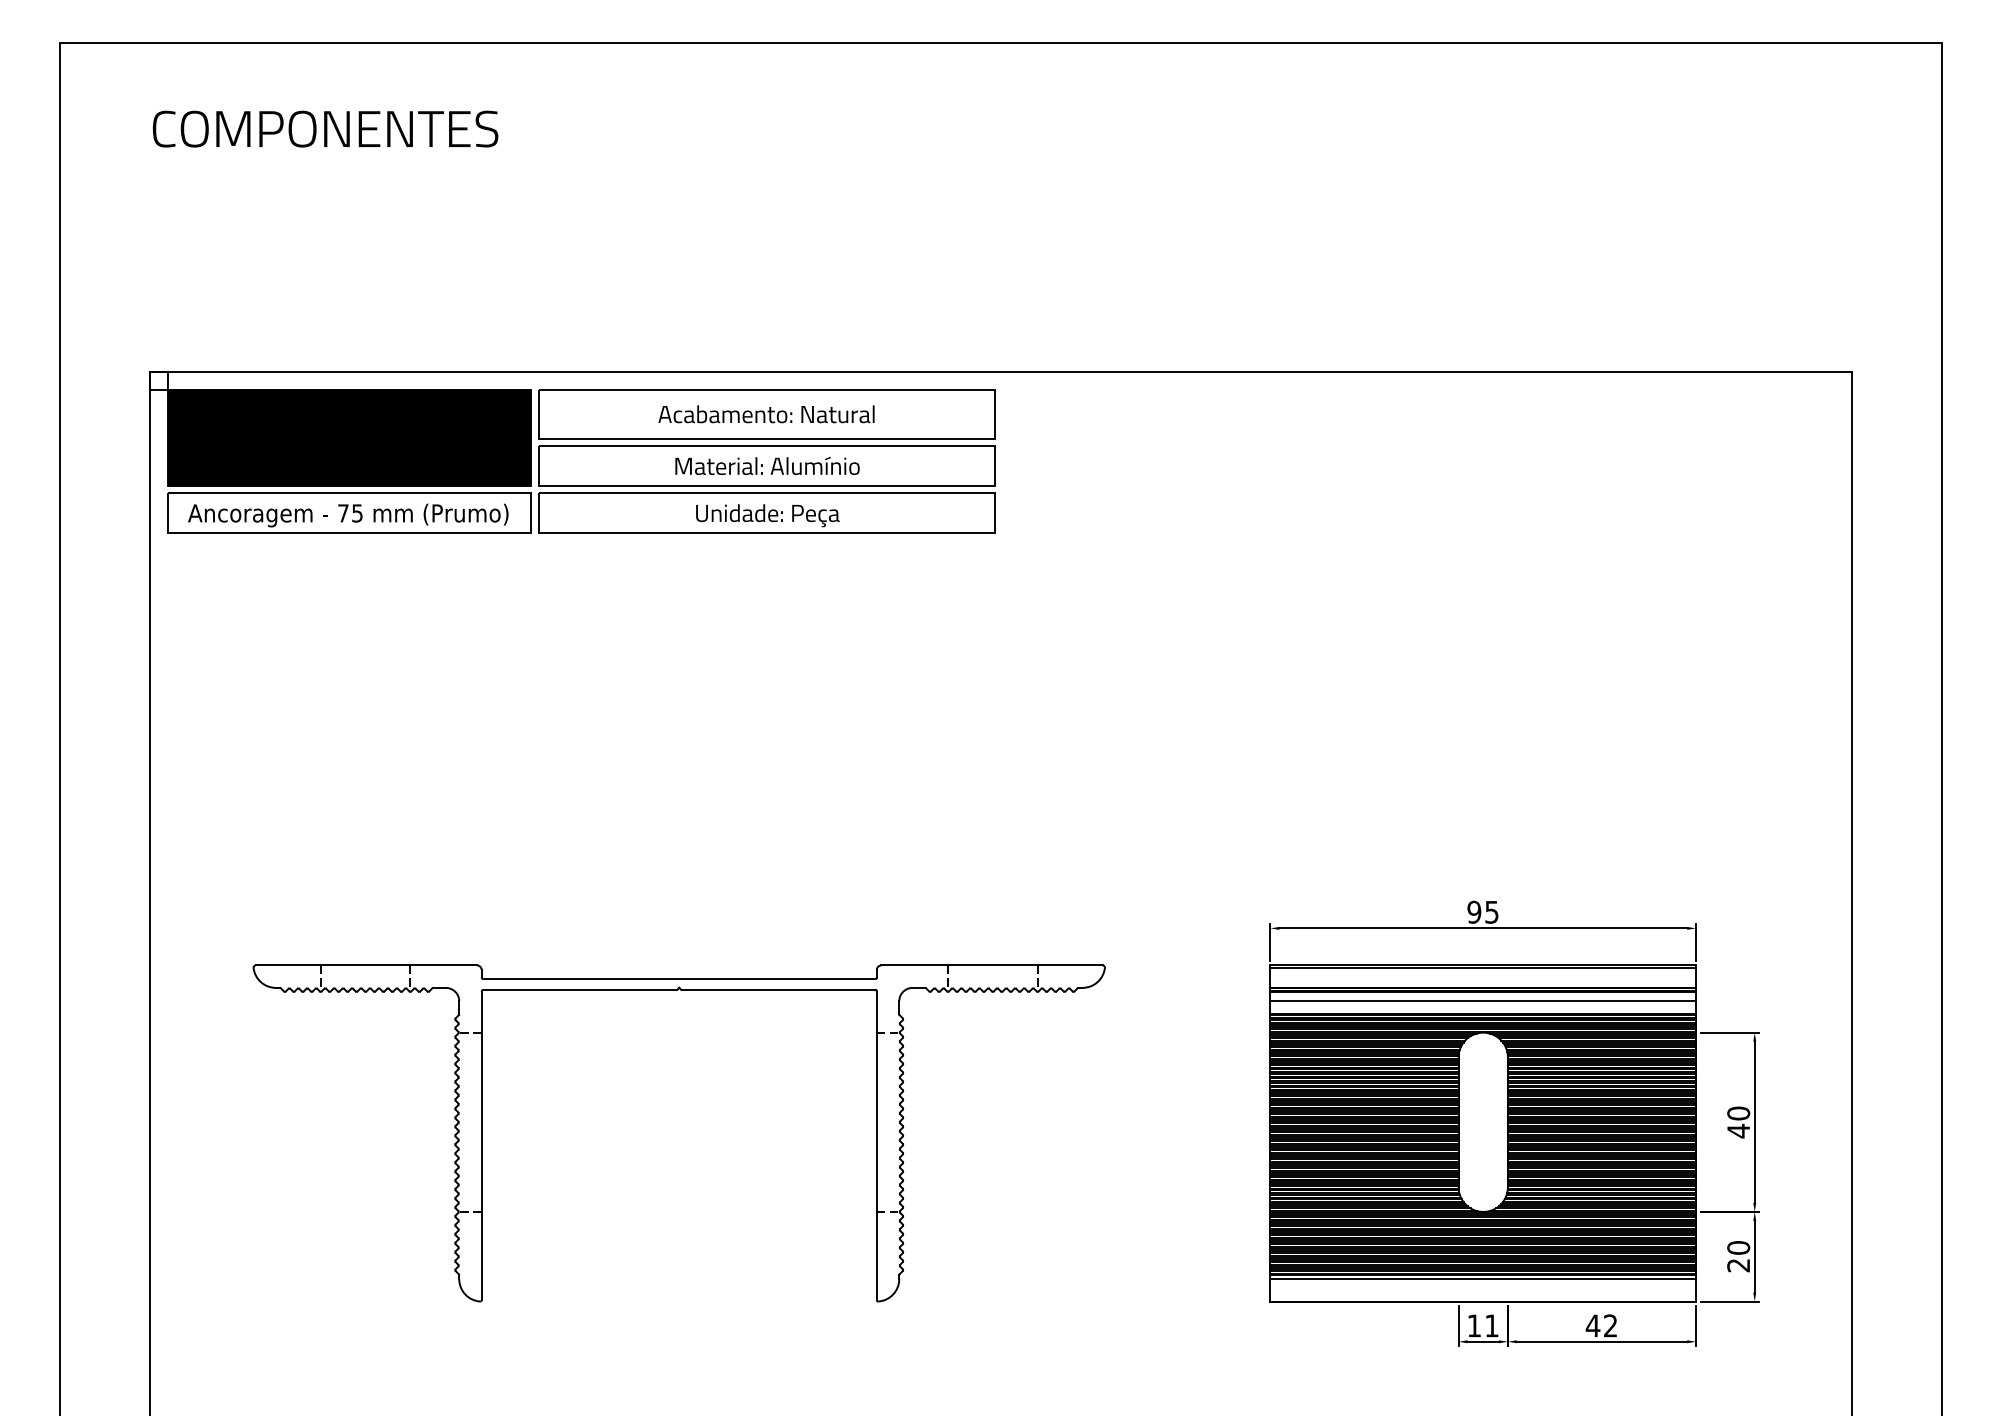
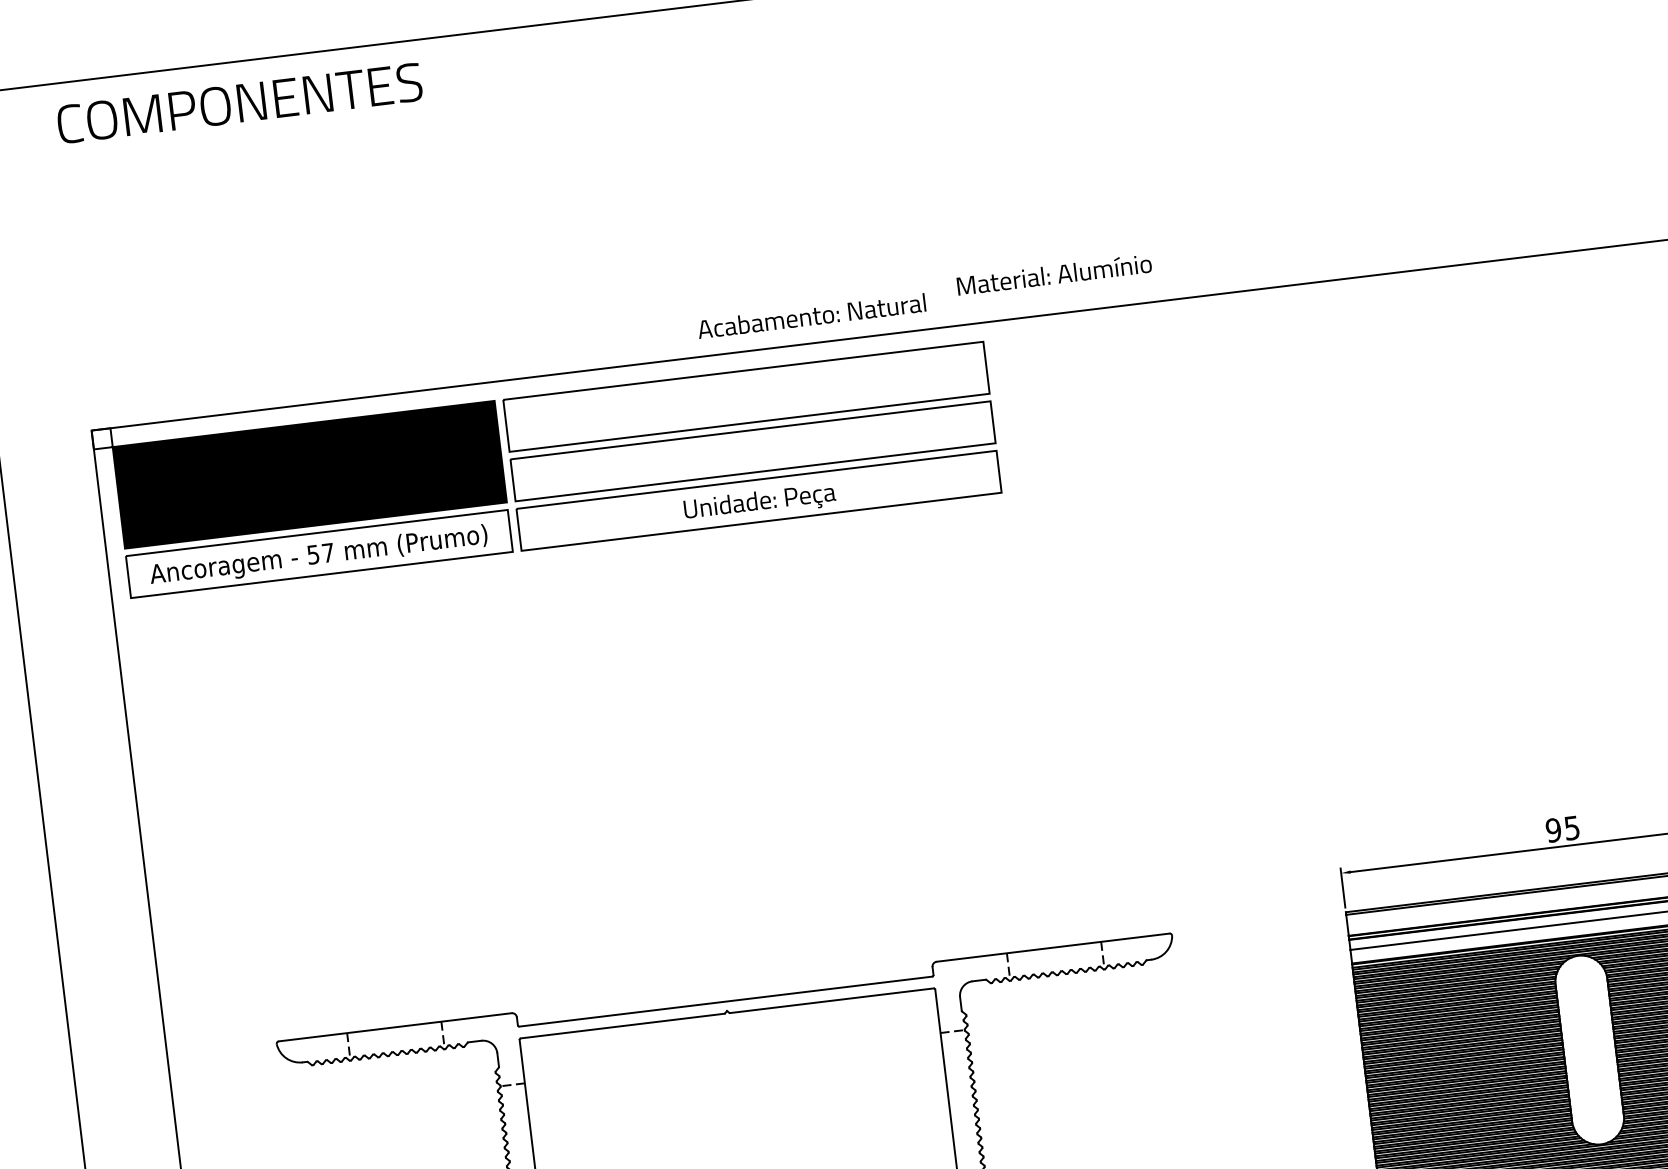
text: (325, 128) -> (239, 102), moved
text: (766, 414) -> (811, 316), moved
text: (767, 465) -> (1054, 274), moved
text: (350, 513) -> (320, 553), 75 -> 57

